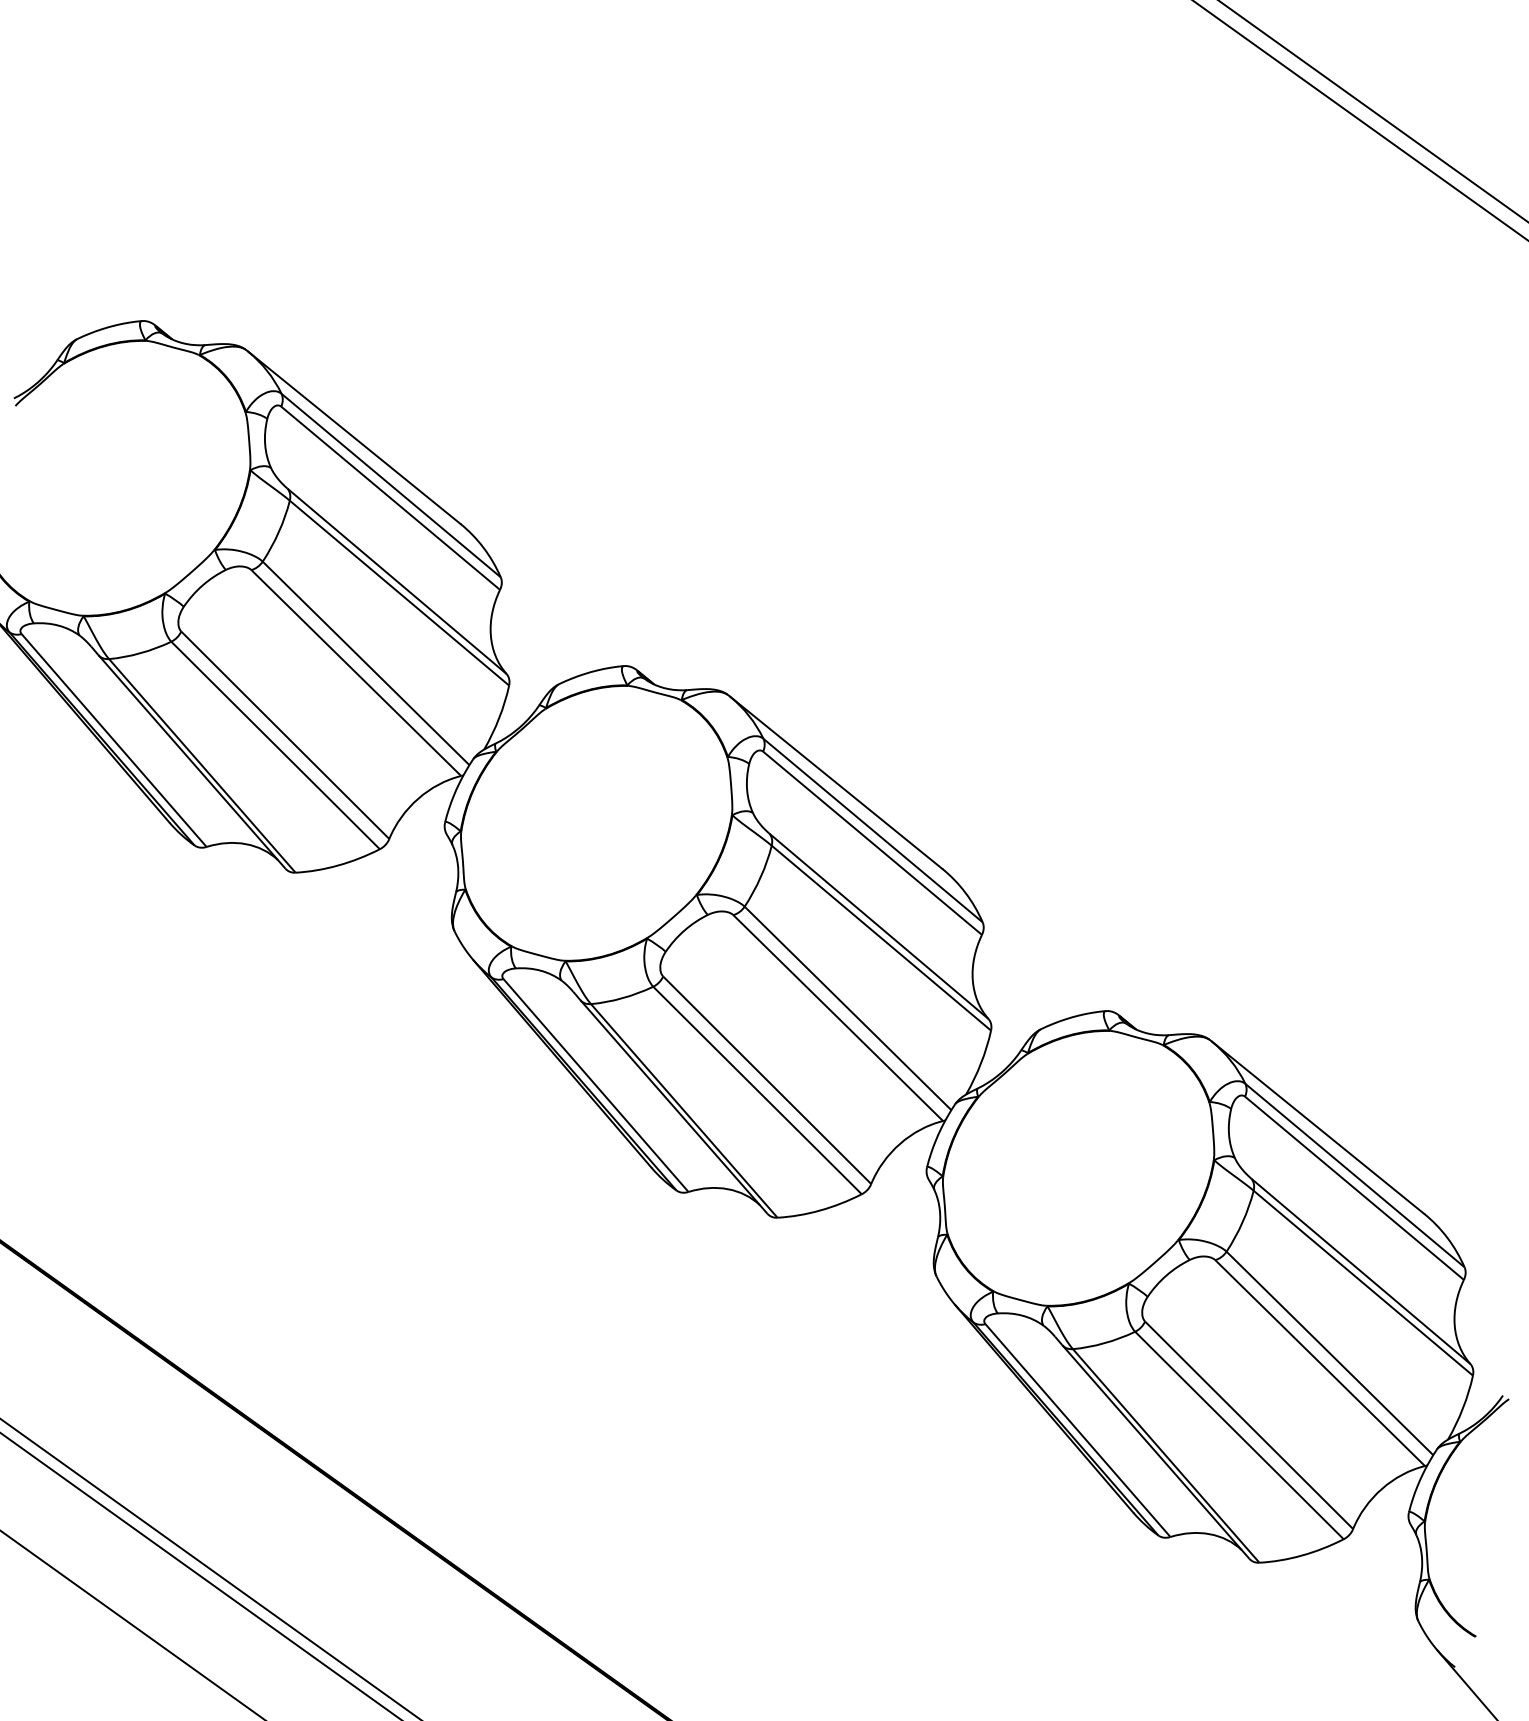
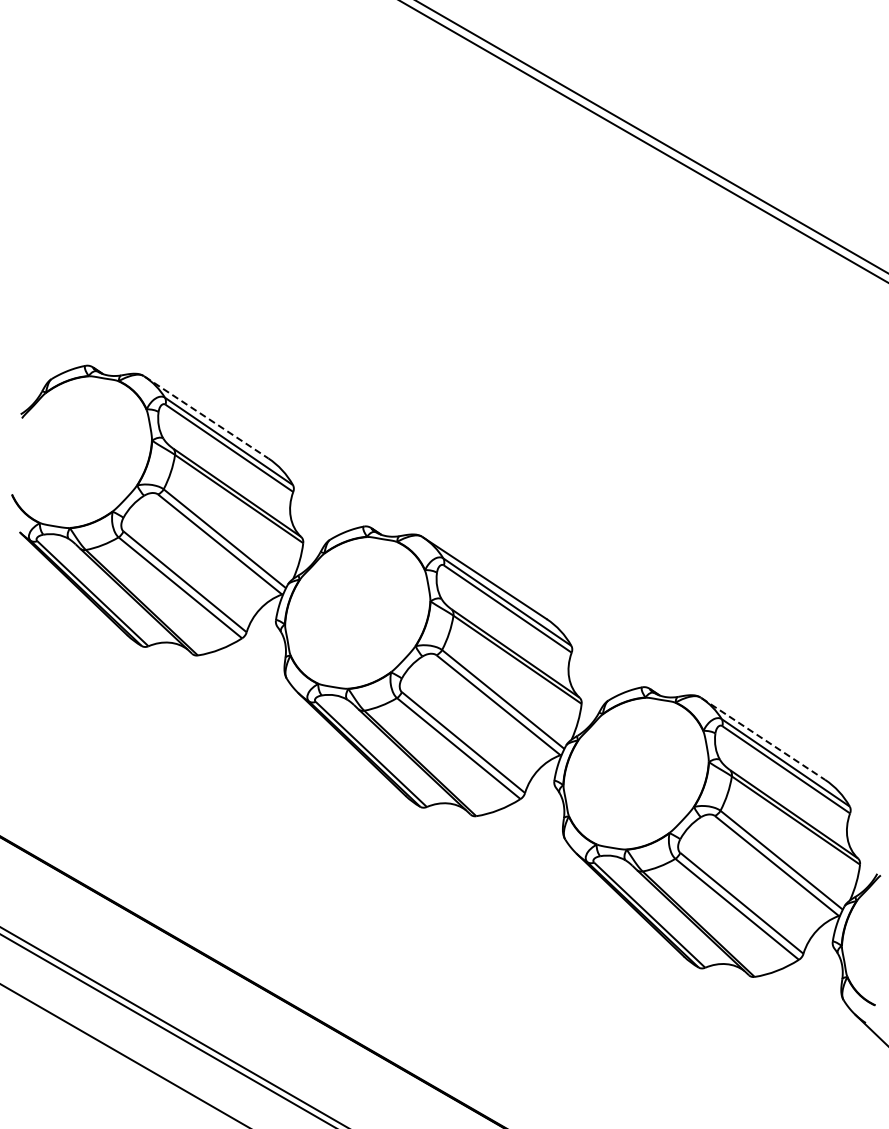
line: (354, 437) -> (206, 417), solid -> dashed
line: (1318, 1128) -> (763, 739), solid -> dashed

